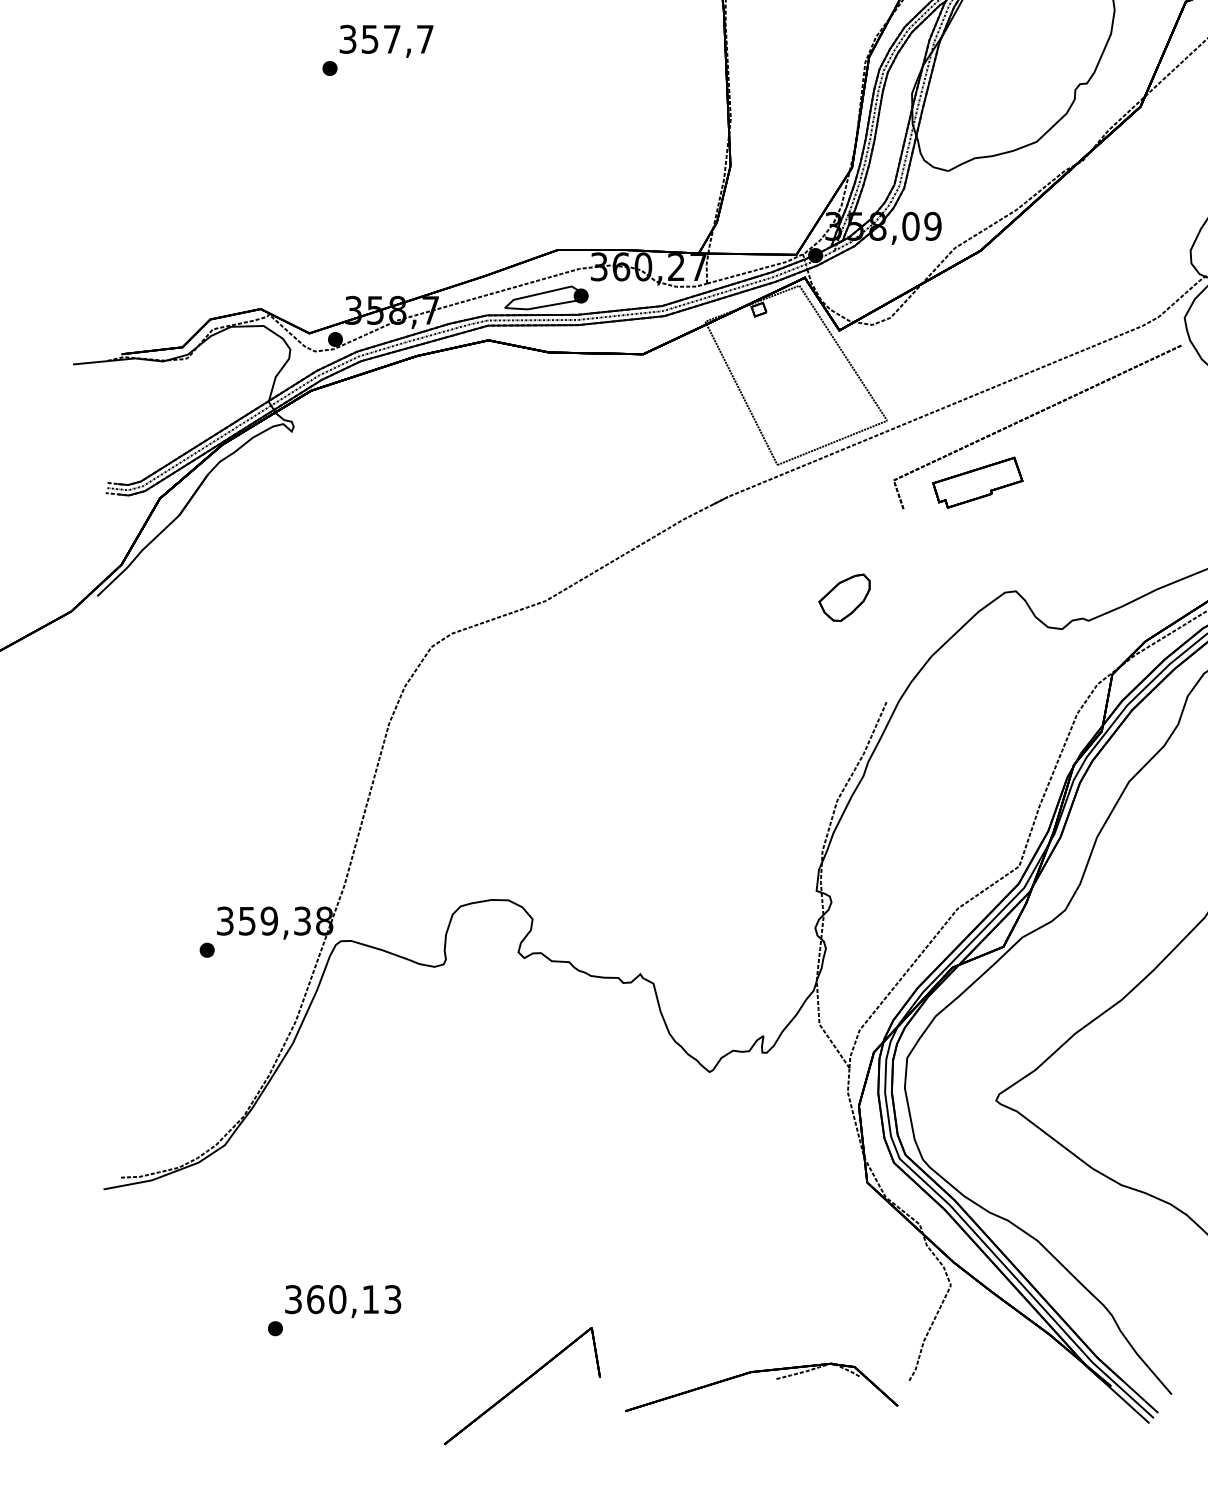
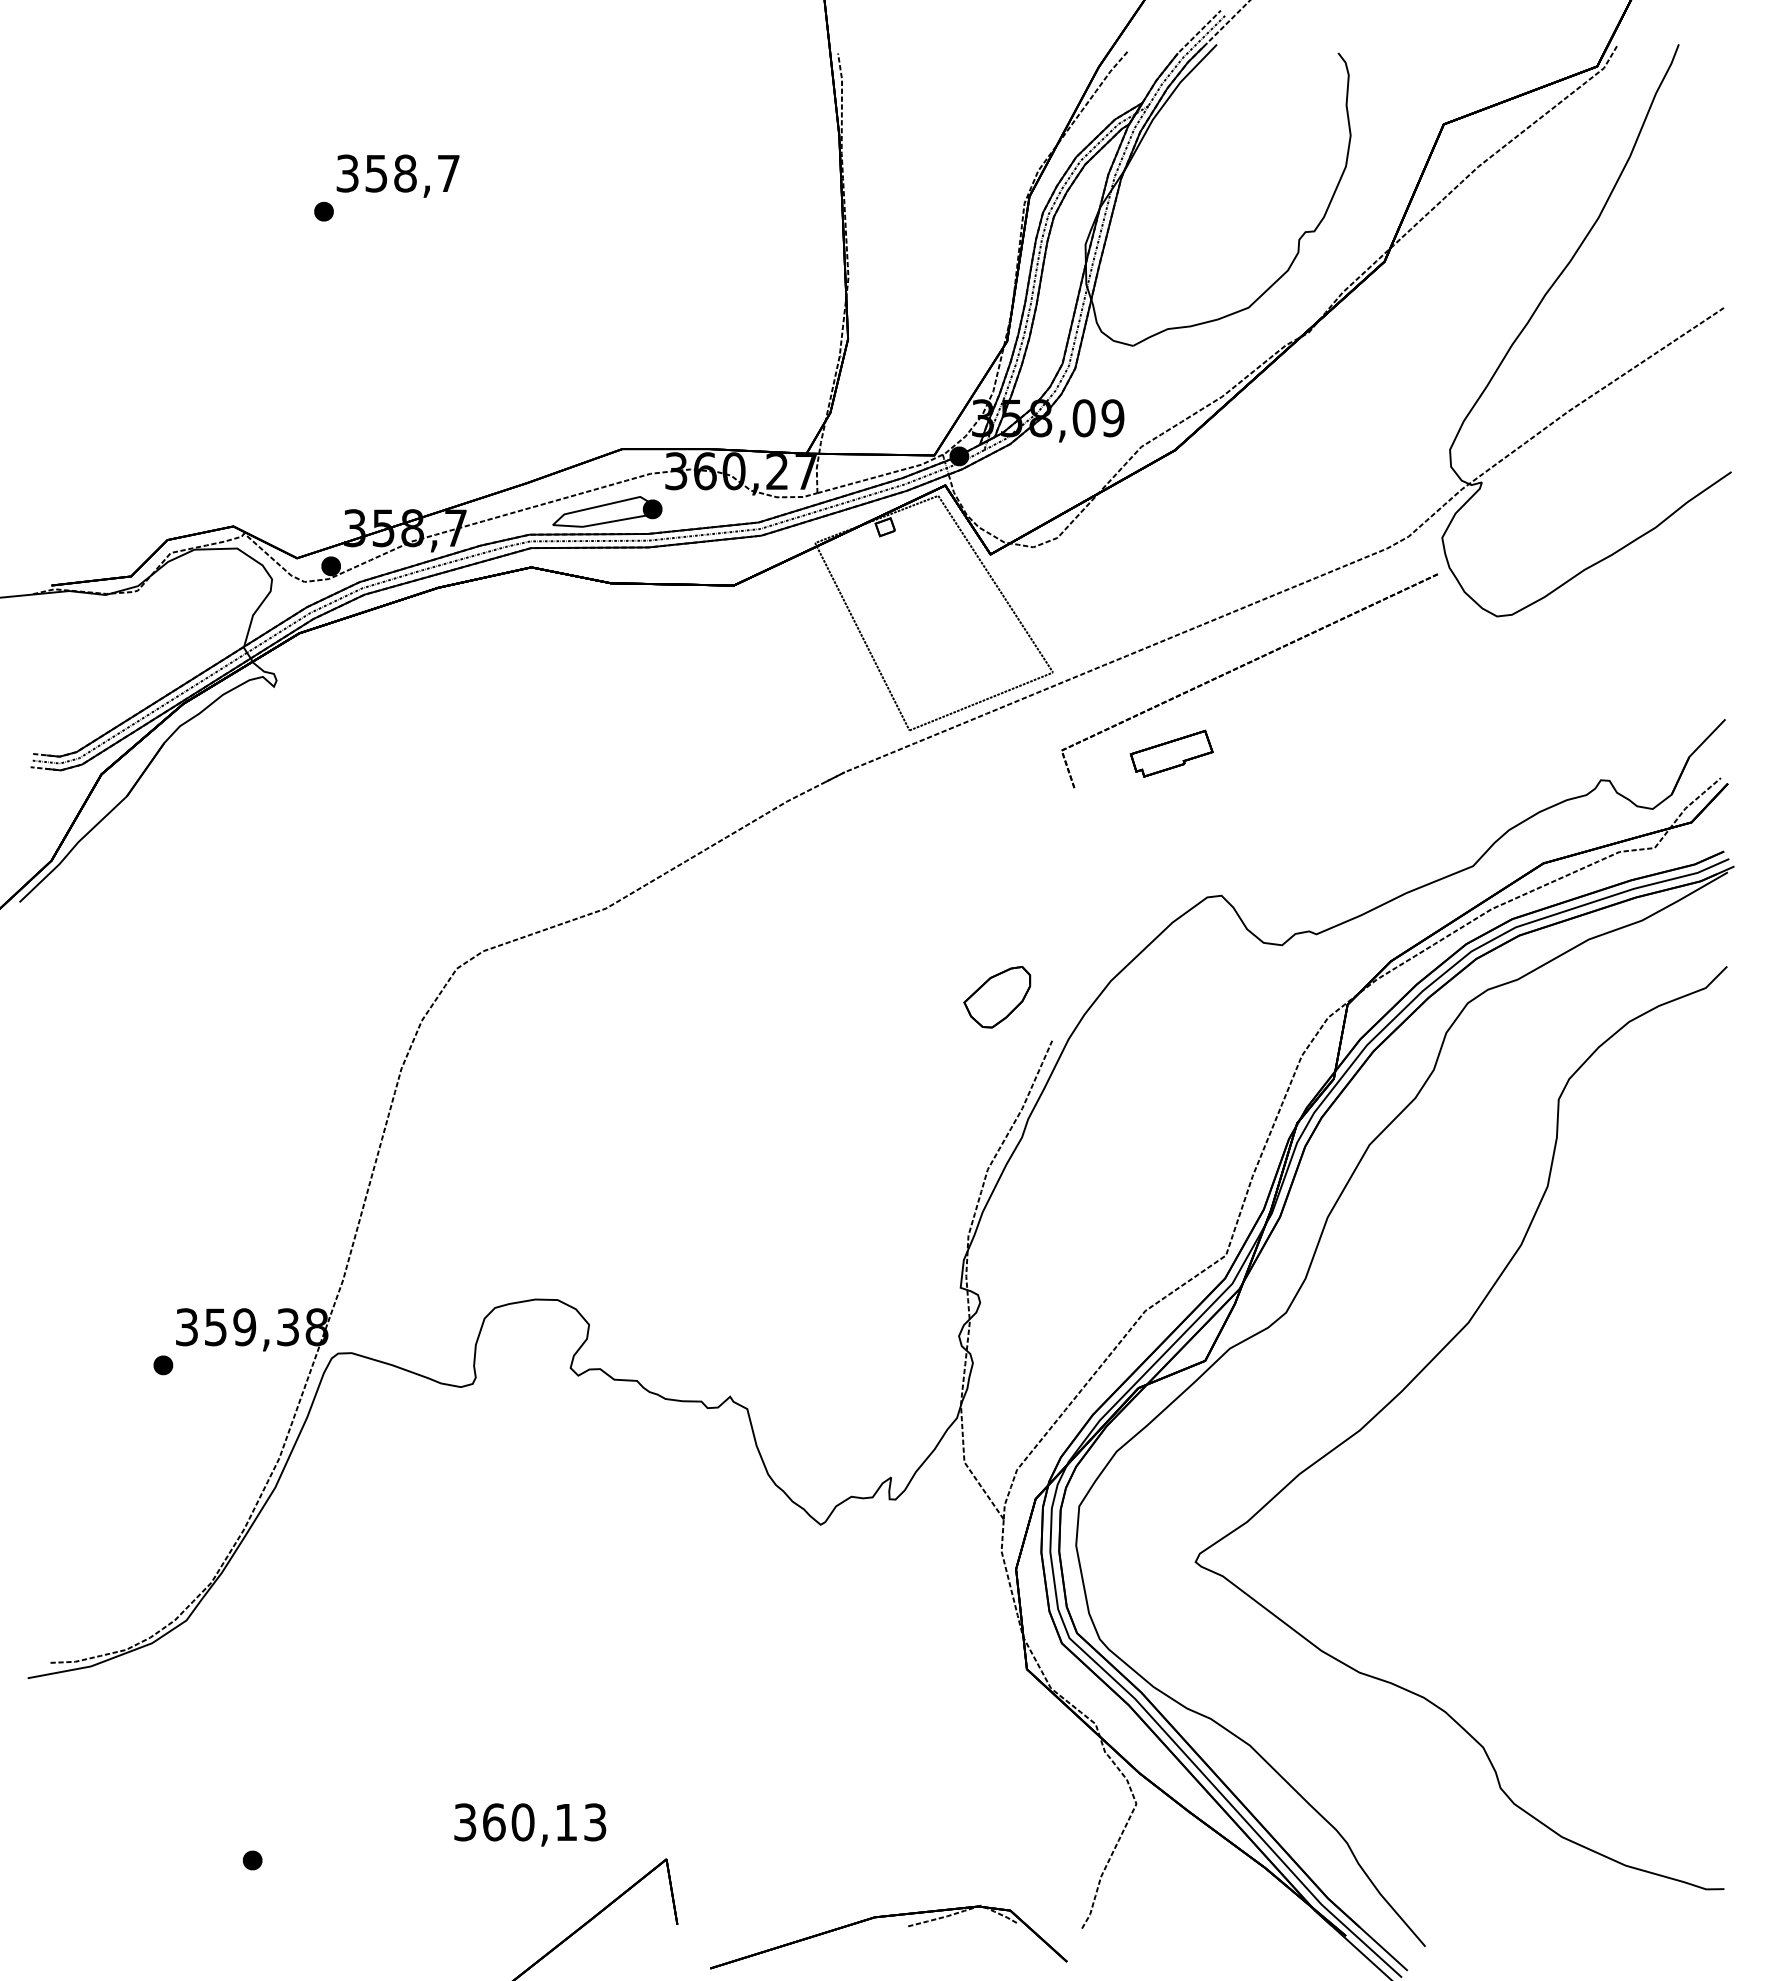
text: (392, 39) -> (405, 173), 357,7 -> 358,7
part: (977, 482) -> (1171, 753), size x0.7
part: (844, 598) -> (997, 997), moved
text: (343, 1301) -> (530, 1824), moved

